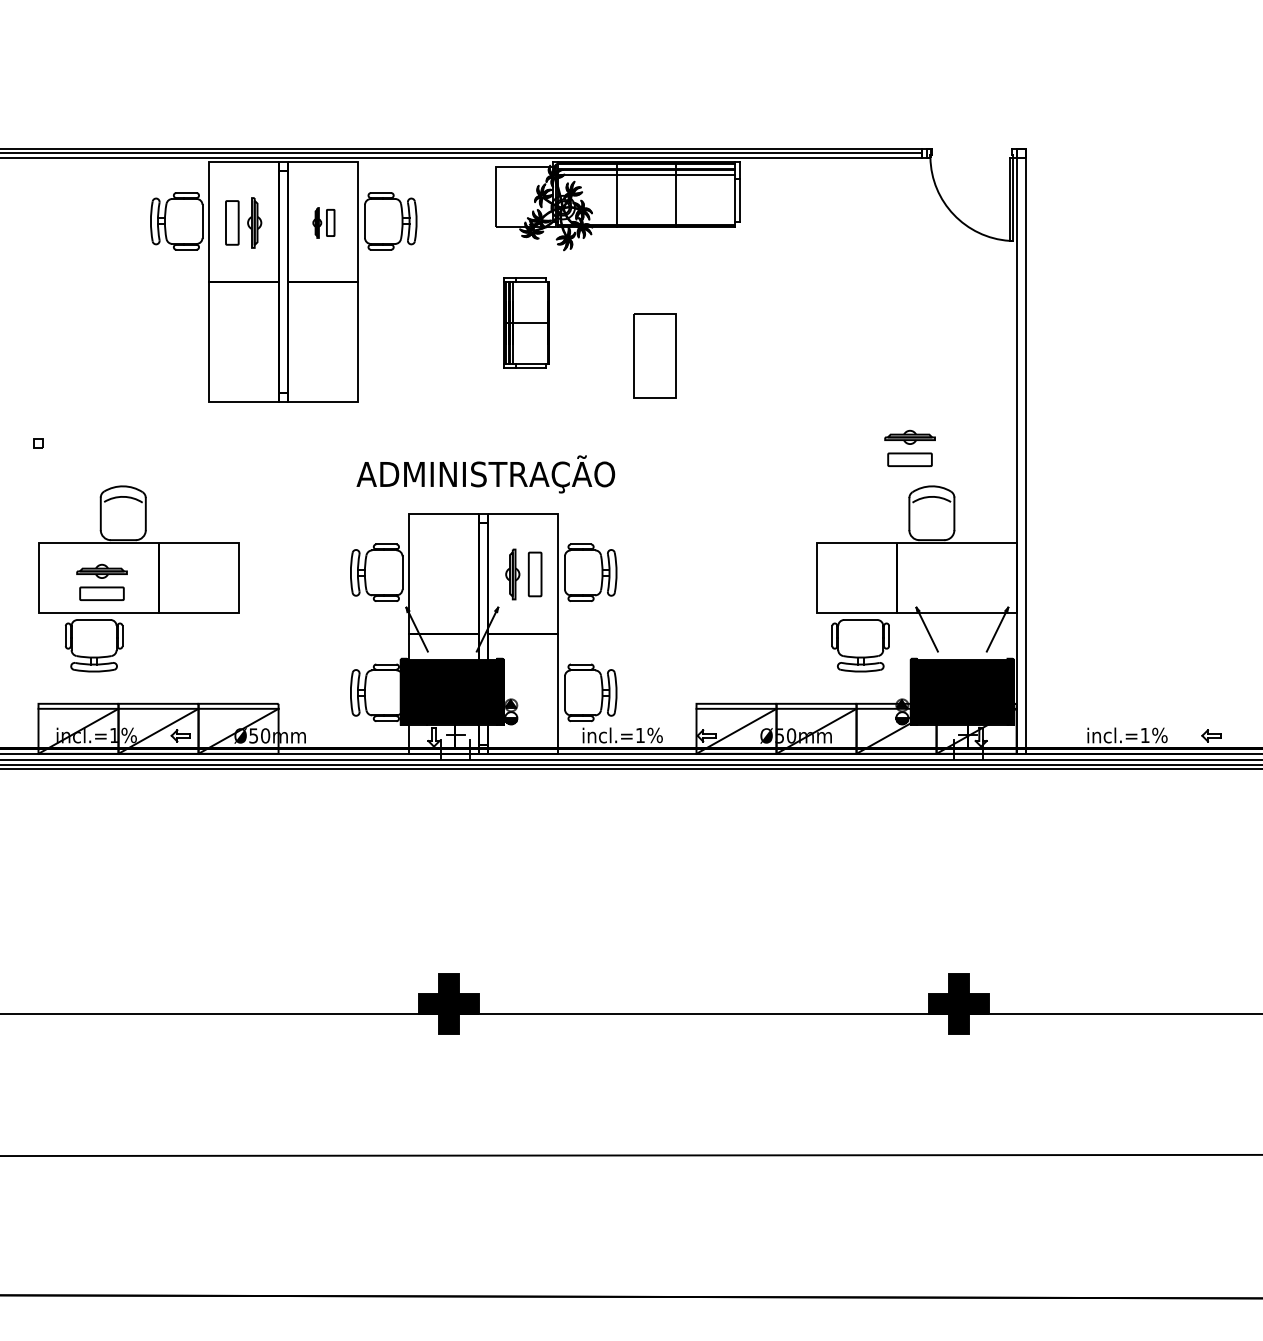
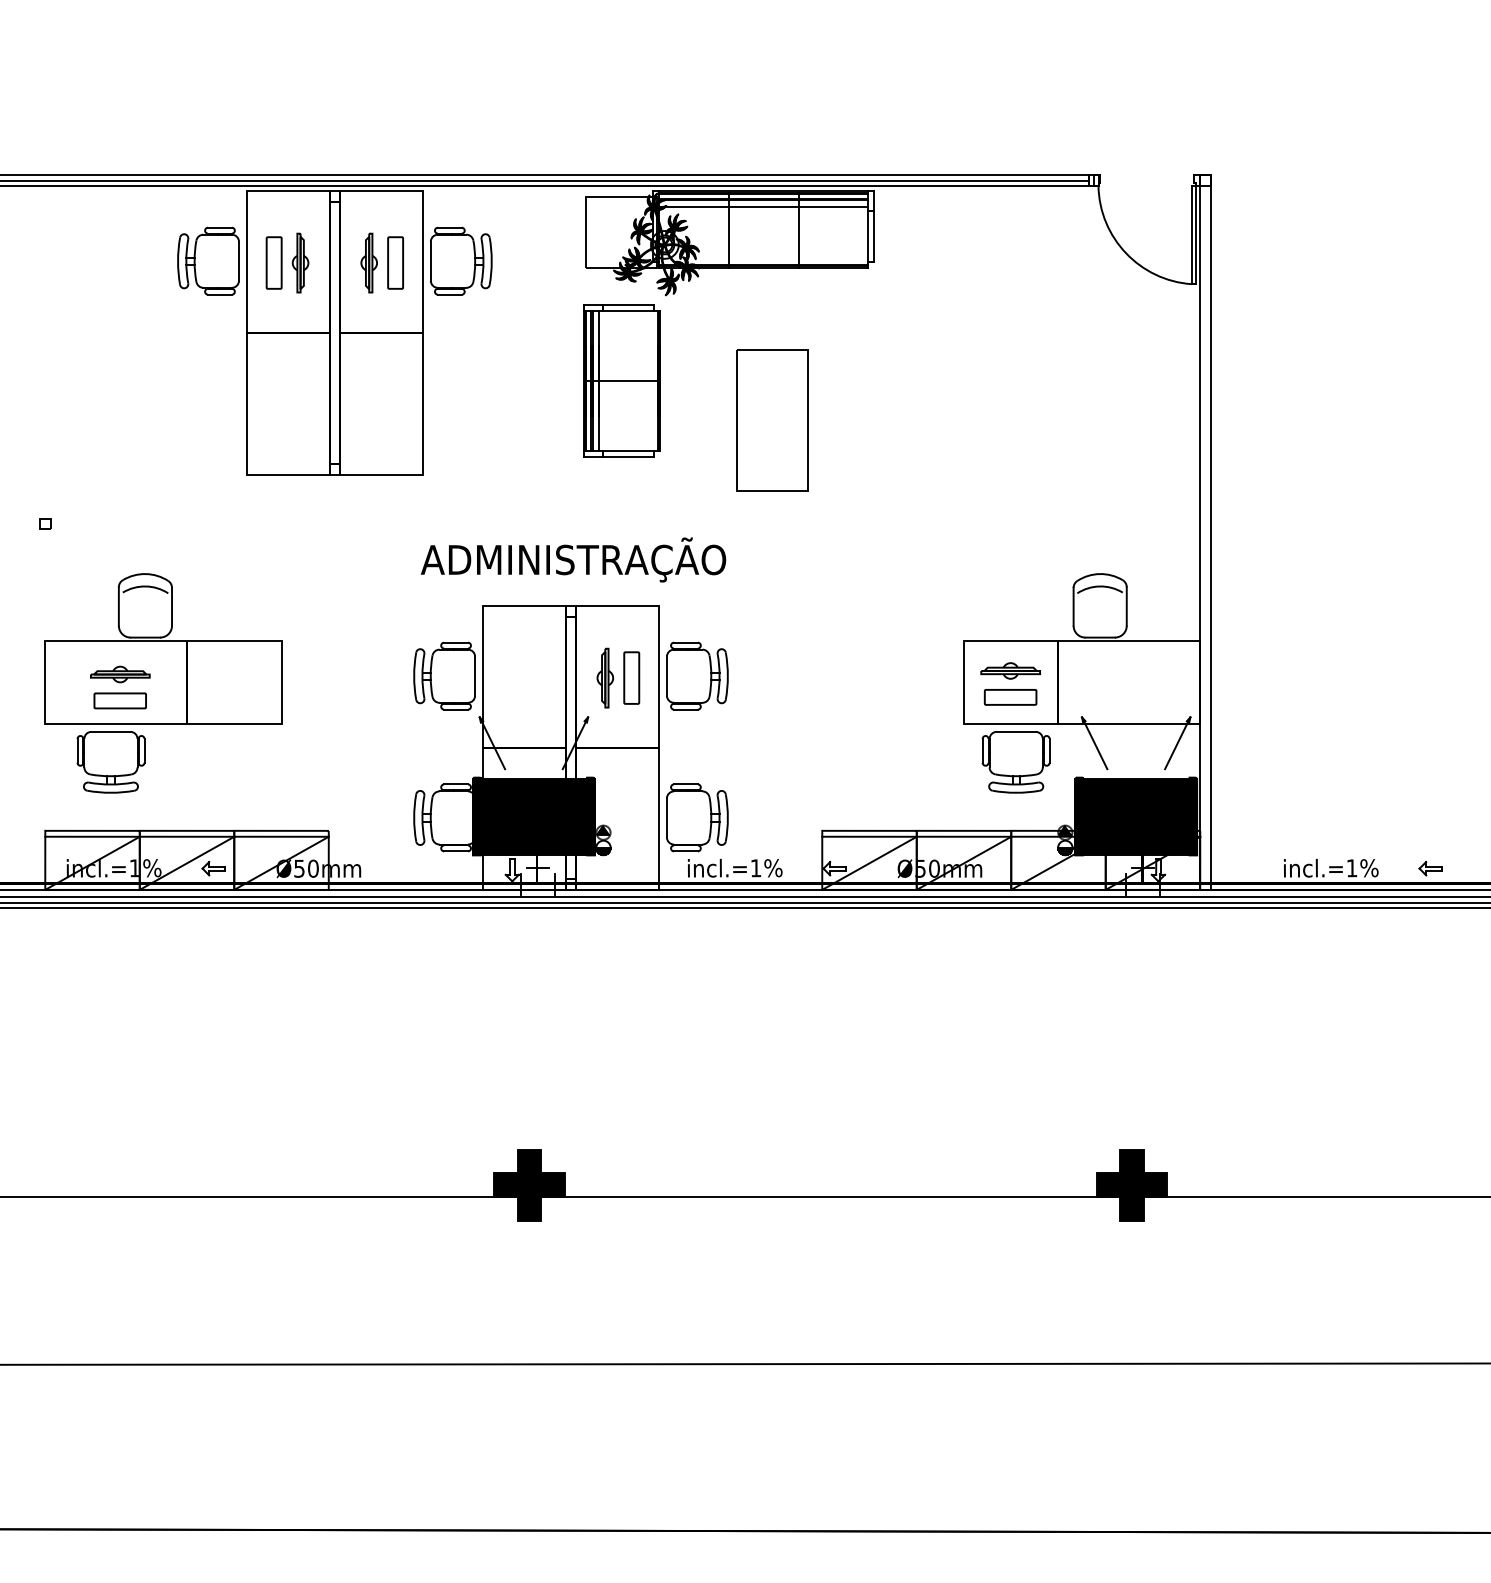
part: (323, 222) -> (381, 262), size x1.67
part: (526, 322) -> (621, 380), size x1.43
part: (654, 355) -> (772, 419), size x1.43
part: (909, 447) -> (1009, 682), moved

